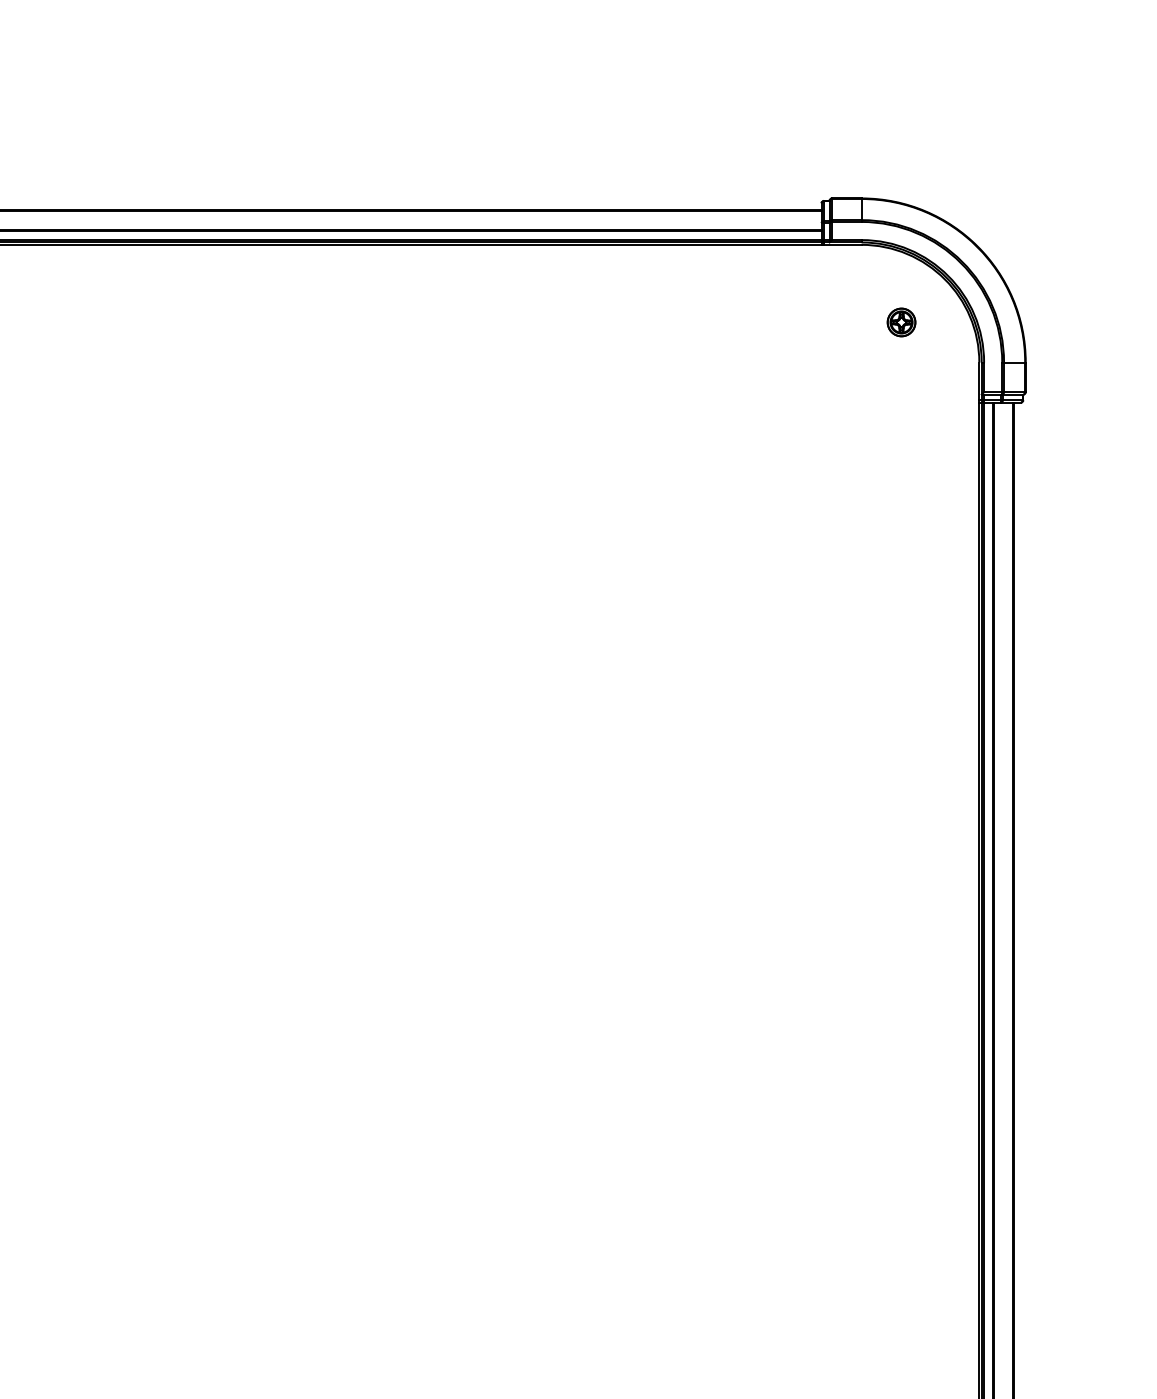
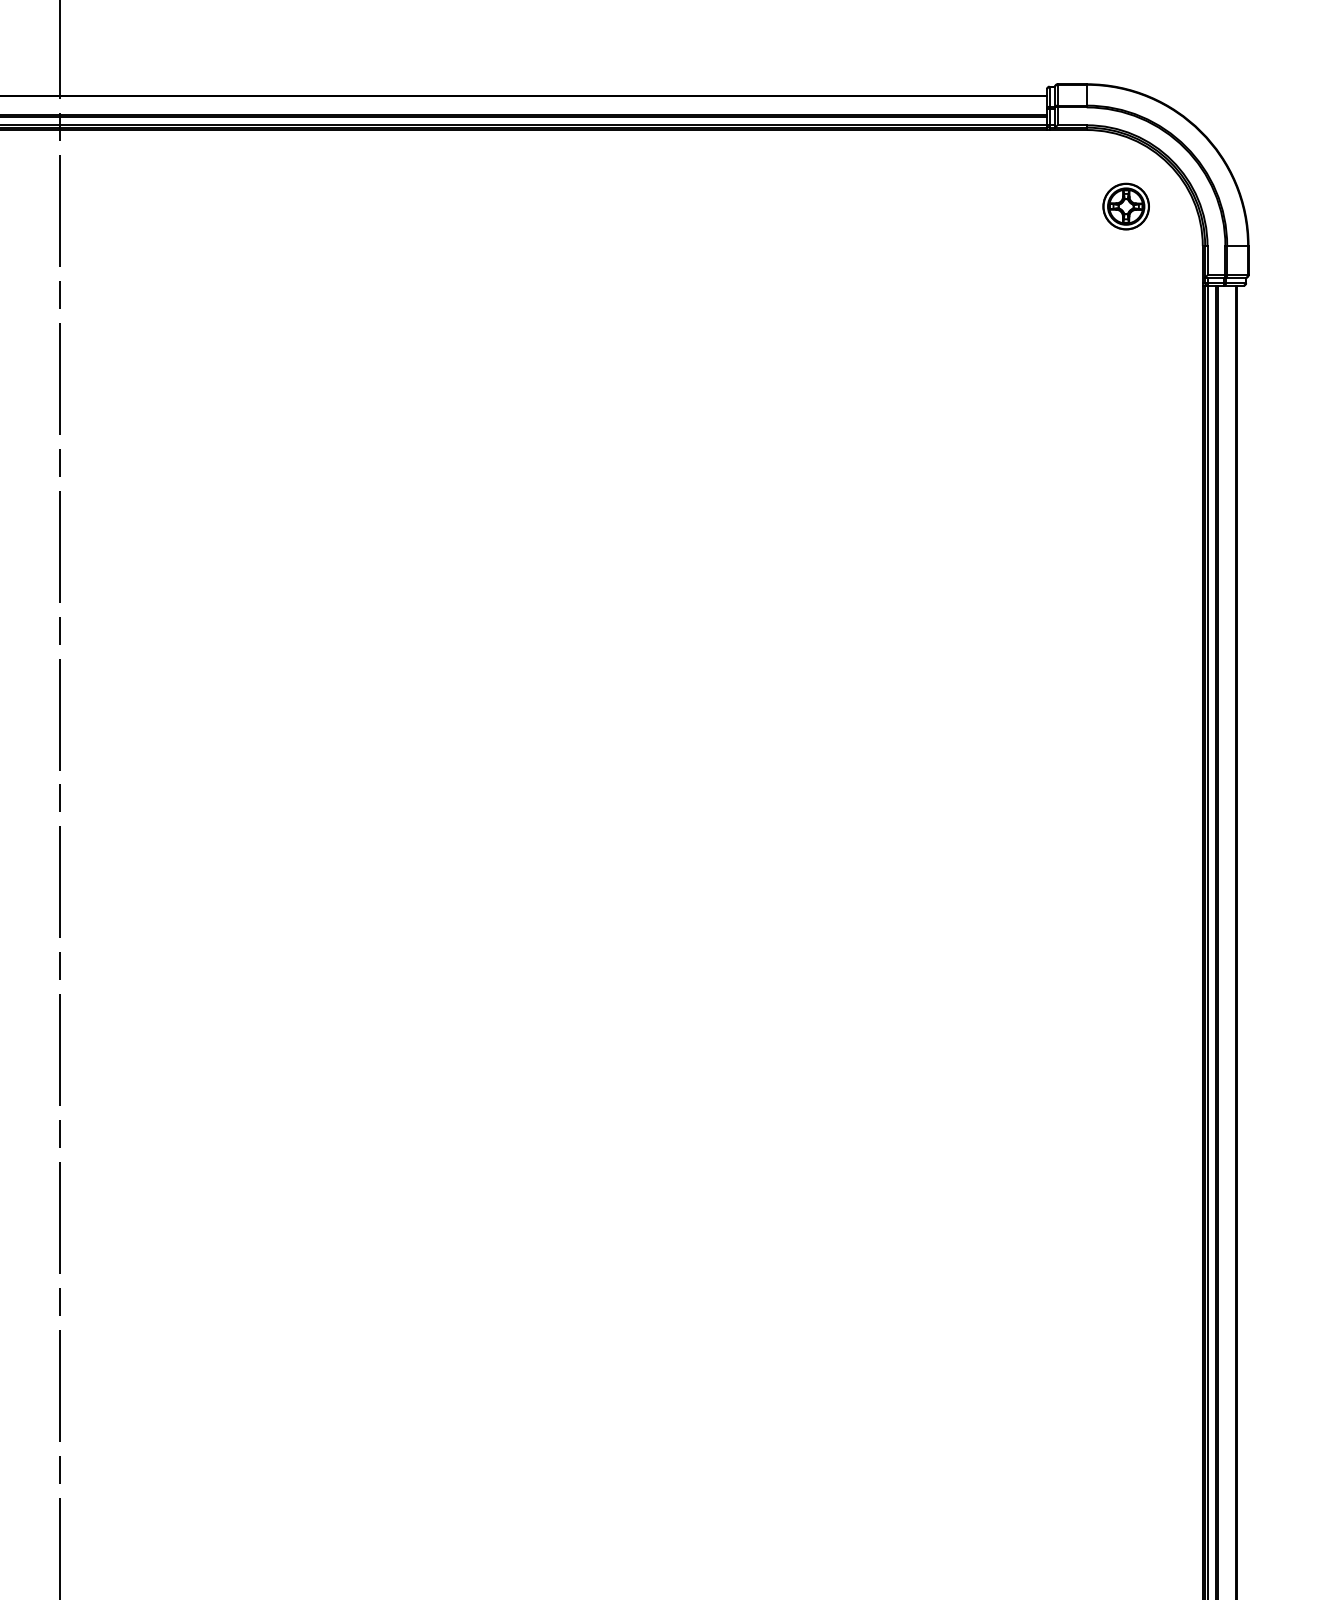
part: (900, 322) -> (1125, 206), size x1.67

